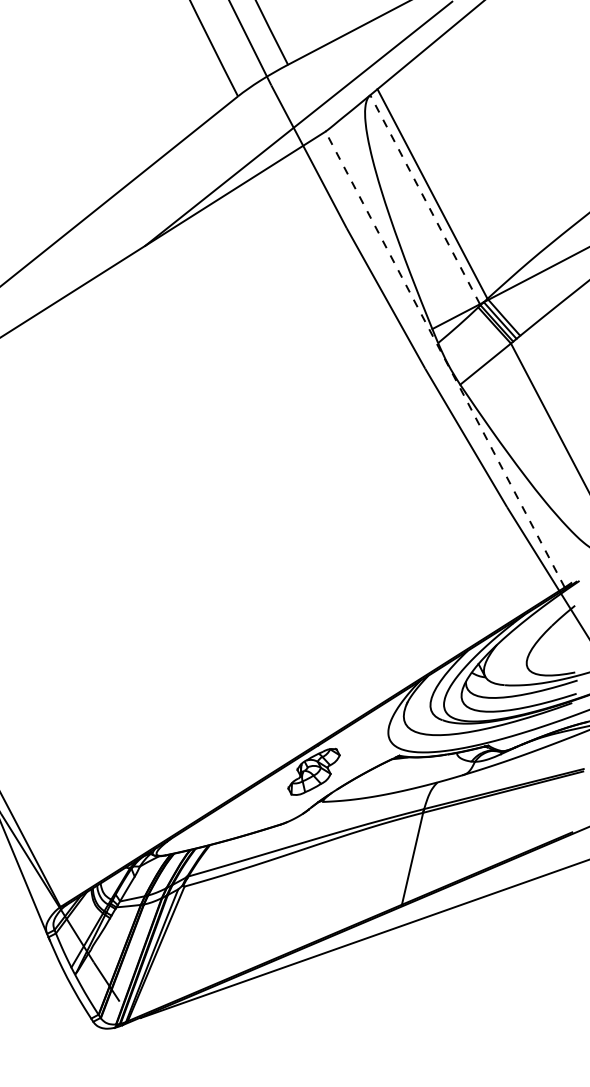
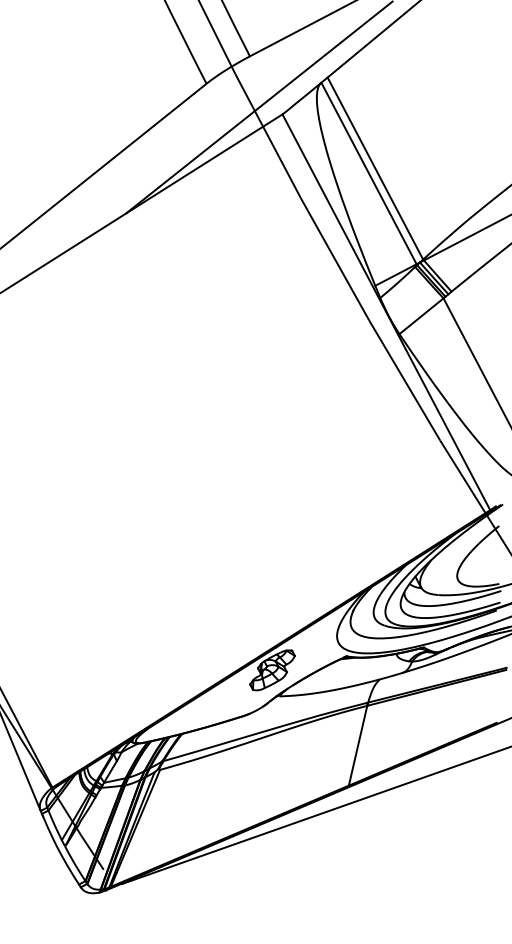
line: (424, 199) -> (368, 173), dashed -> solid
line: (445, 358) -> (386, 311), dashed -> solid

